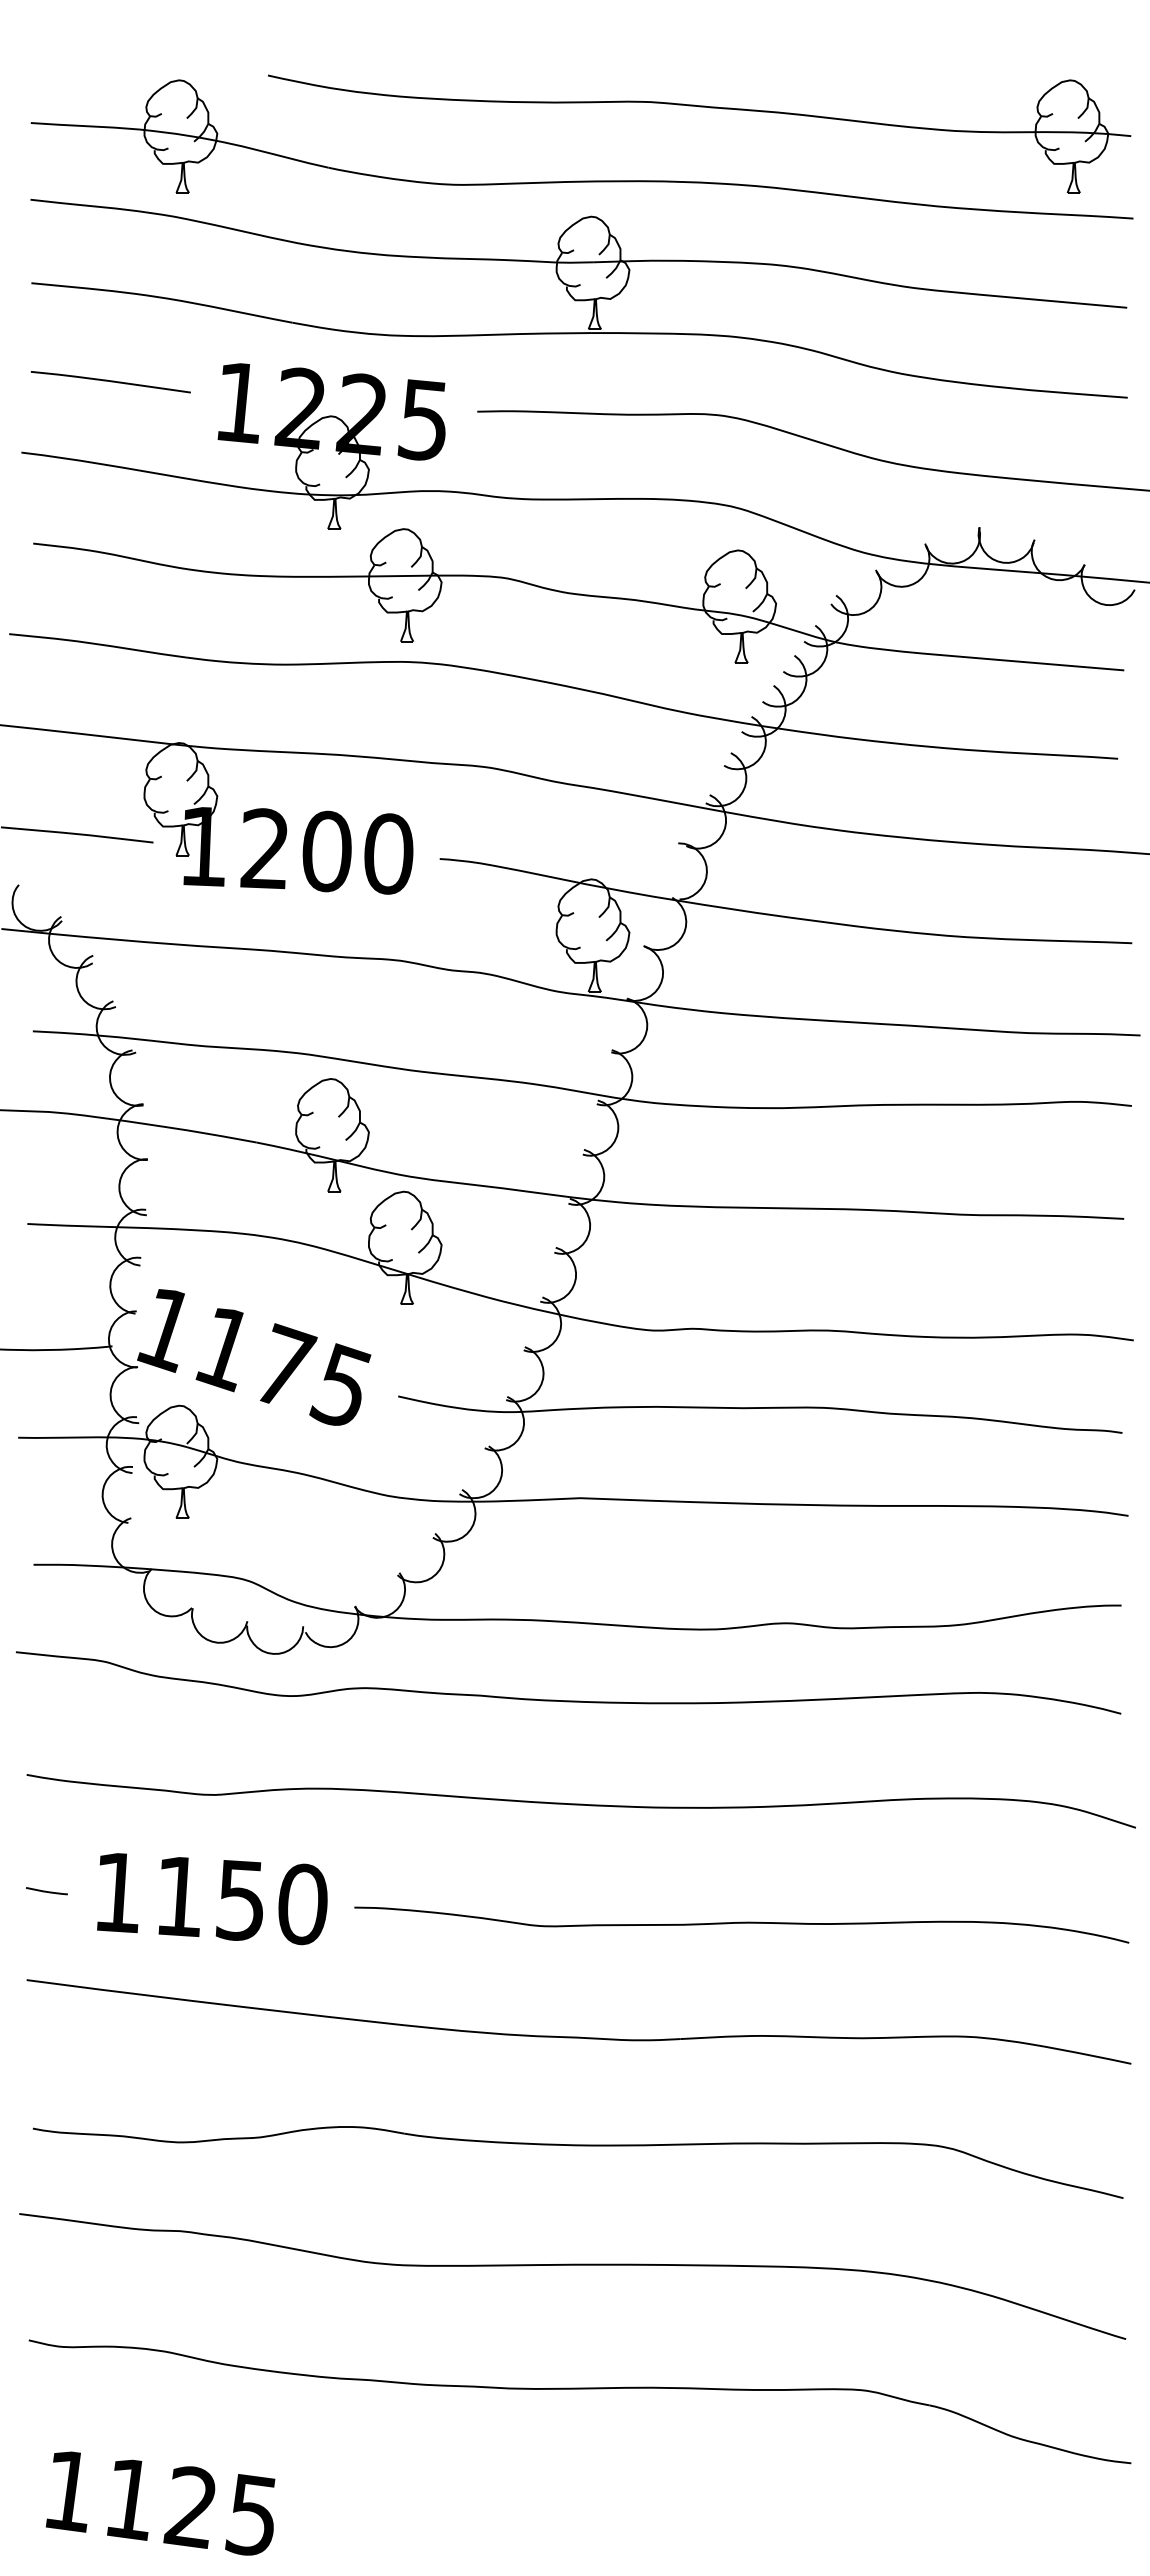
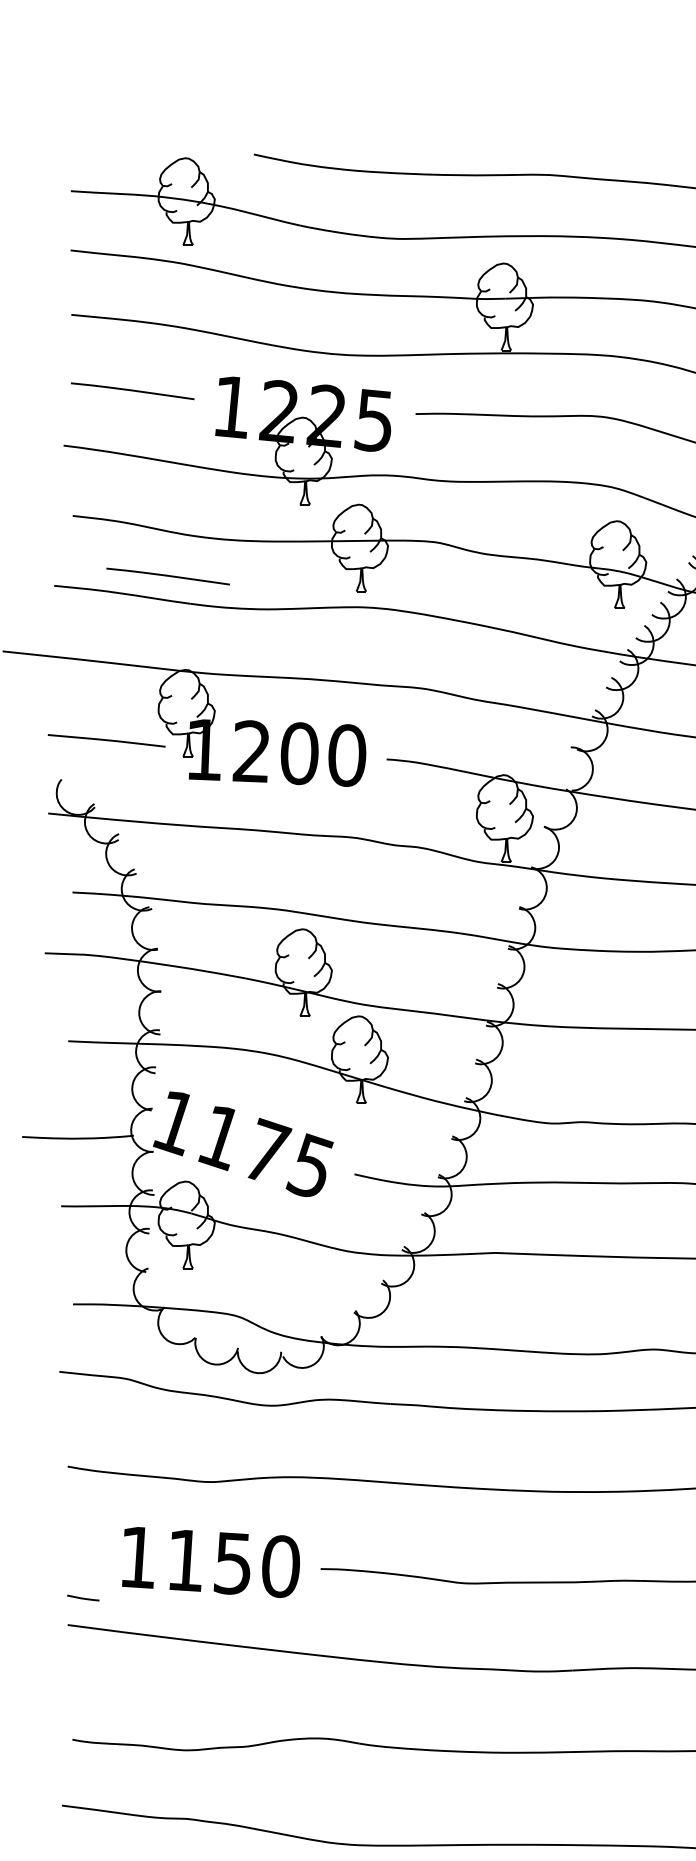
curve: (156, 622) -> (167, 576), added
line: (46, 1891) -> (82, 1598), moved

